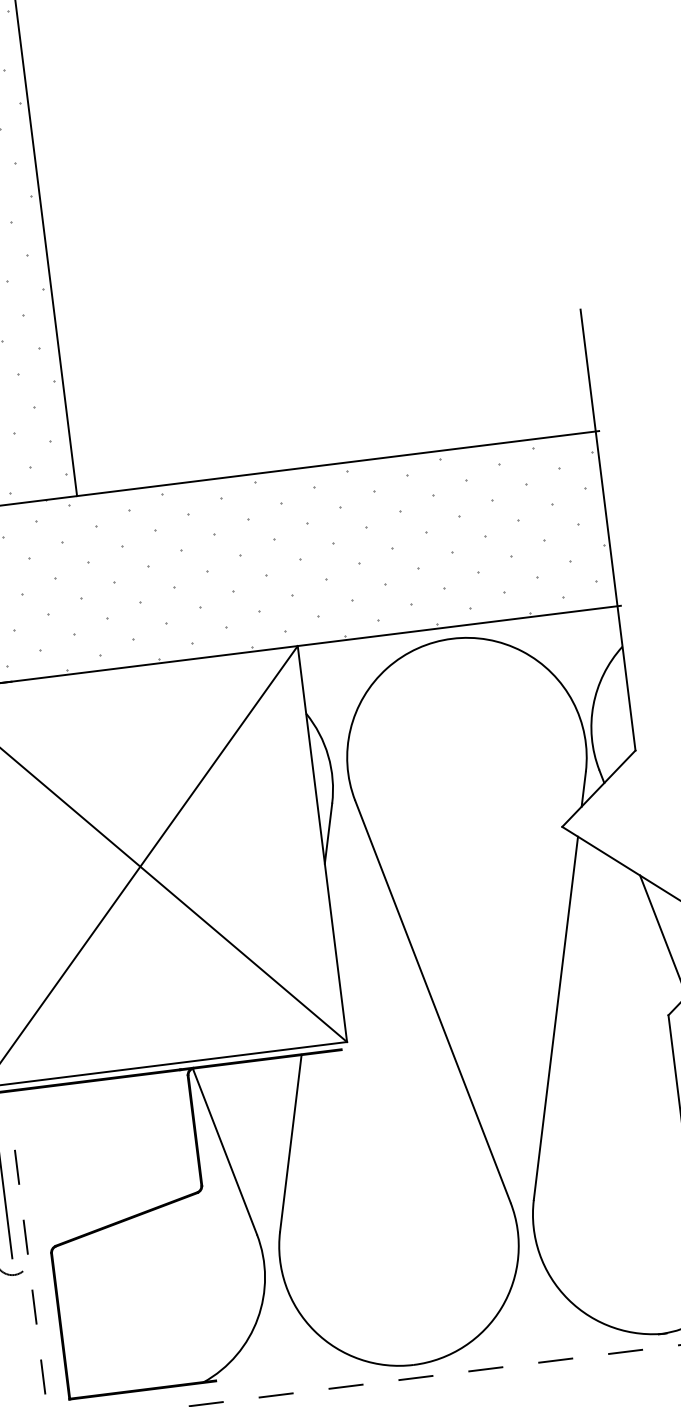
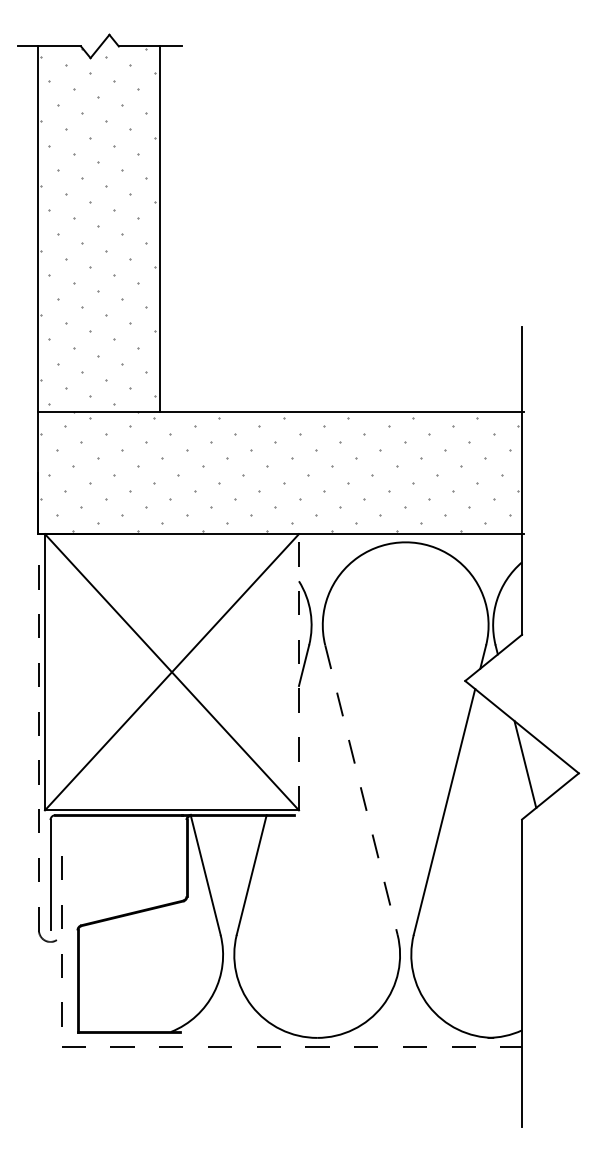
line: (321, 843) -> (298, 671), solid -> dashed
line: (433, 1002) -> (361, 790), solid -> dashed

